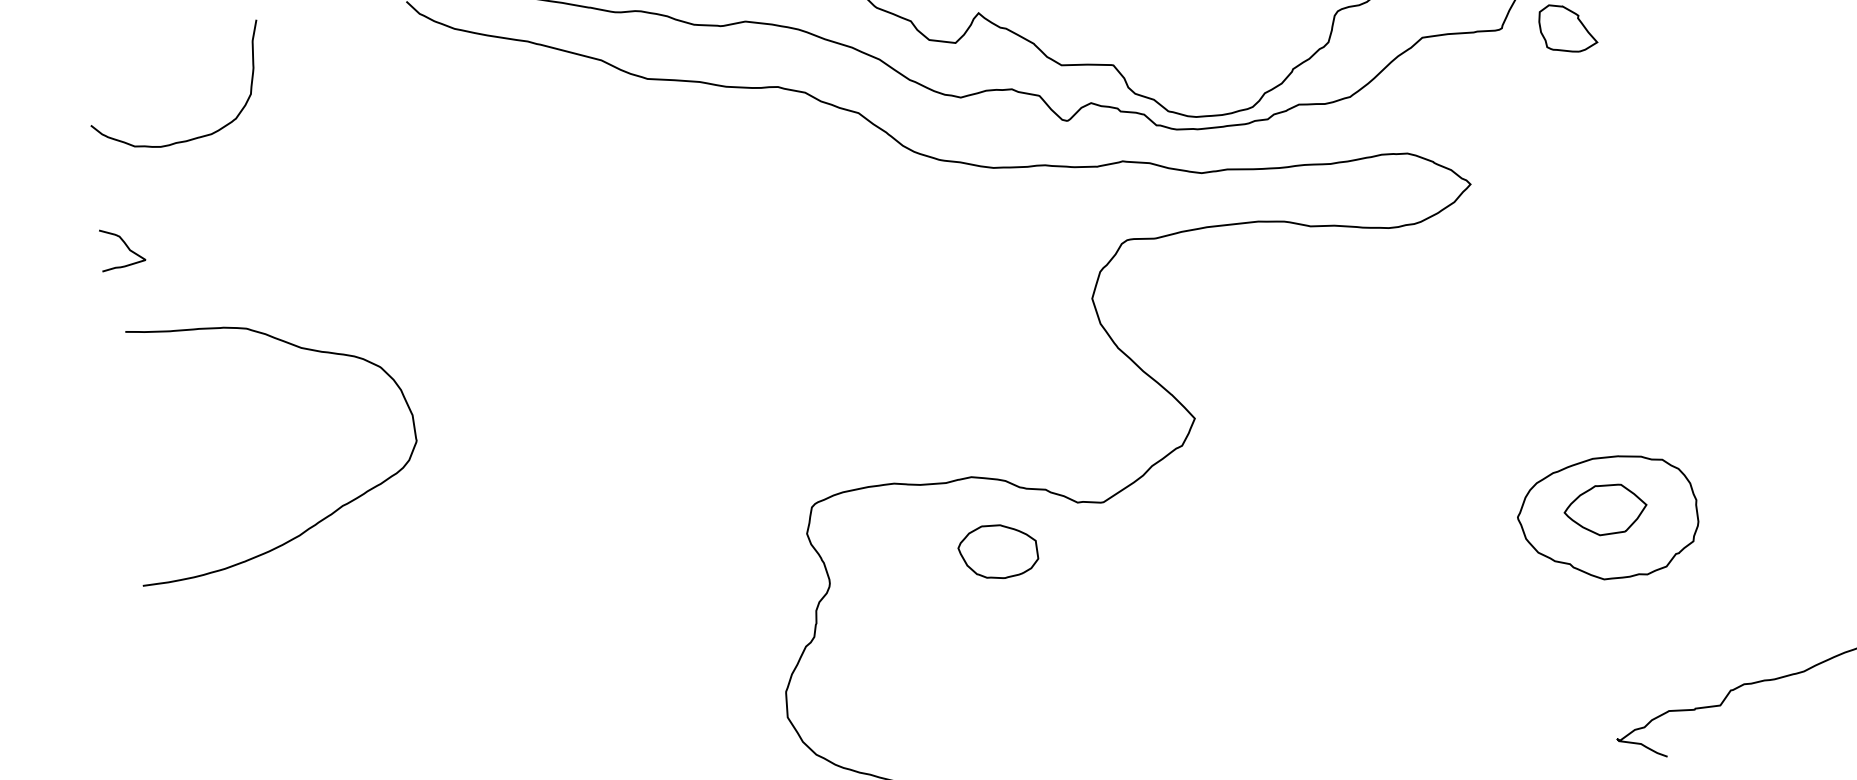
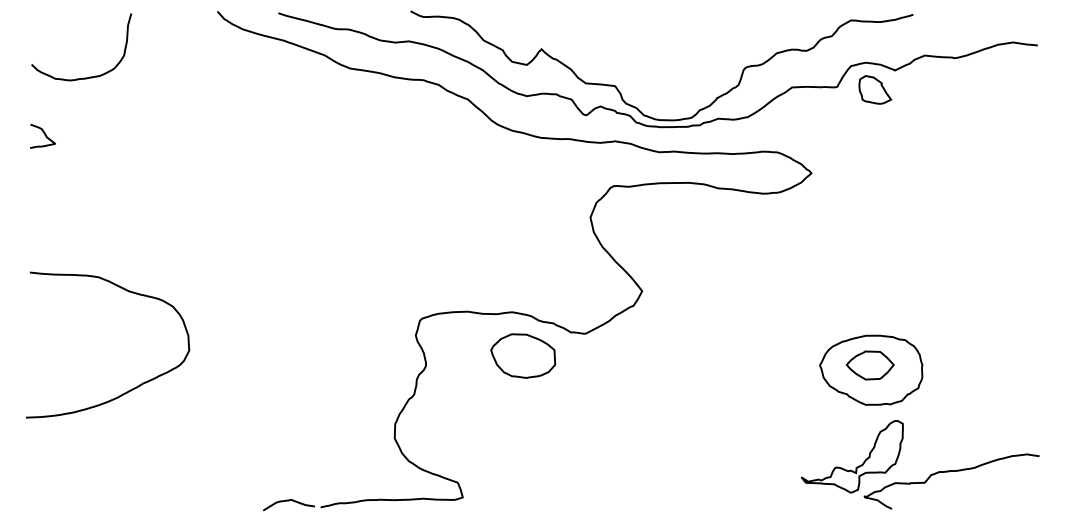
curve: (320, 519) -> (130, 389), moved
part: (998, 550) -> (523, 355), size x1.43
part: (1600, 688) -> (857, 466), added

